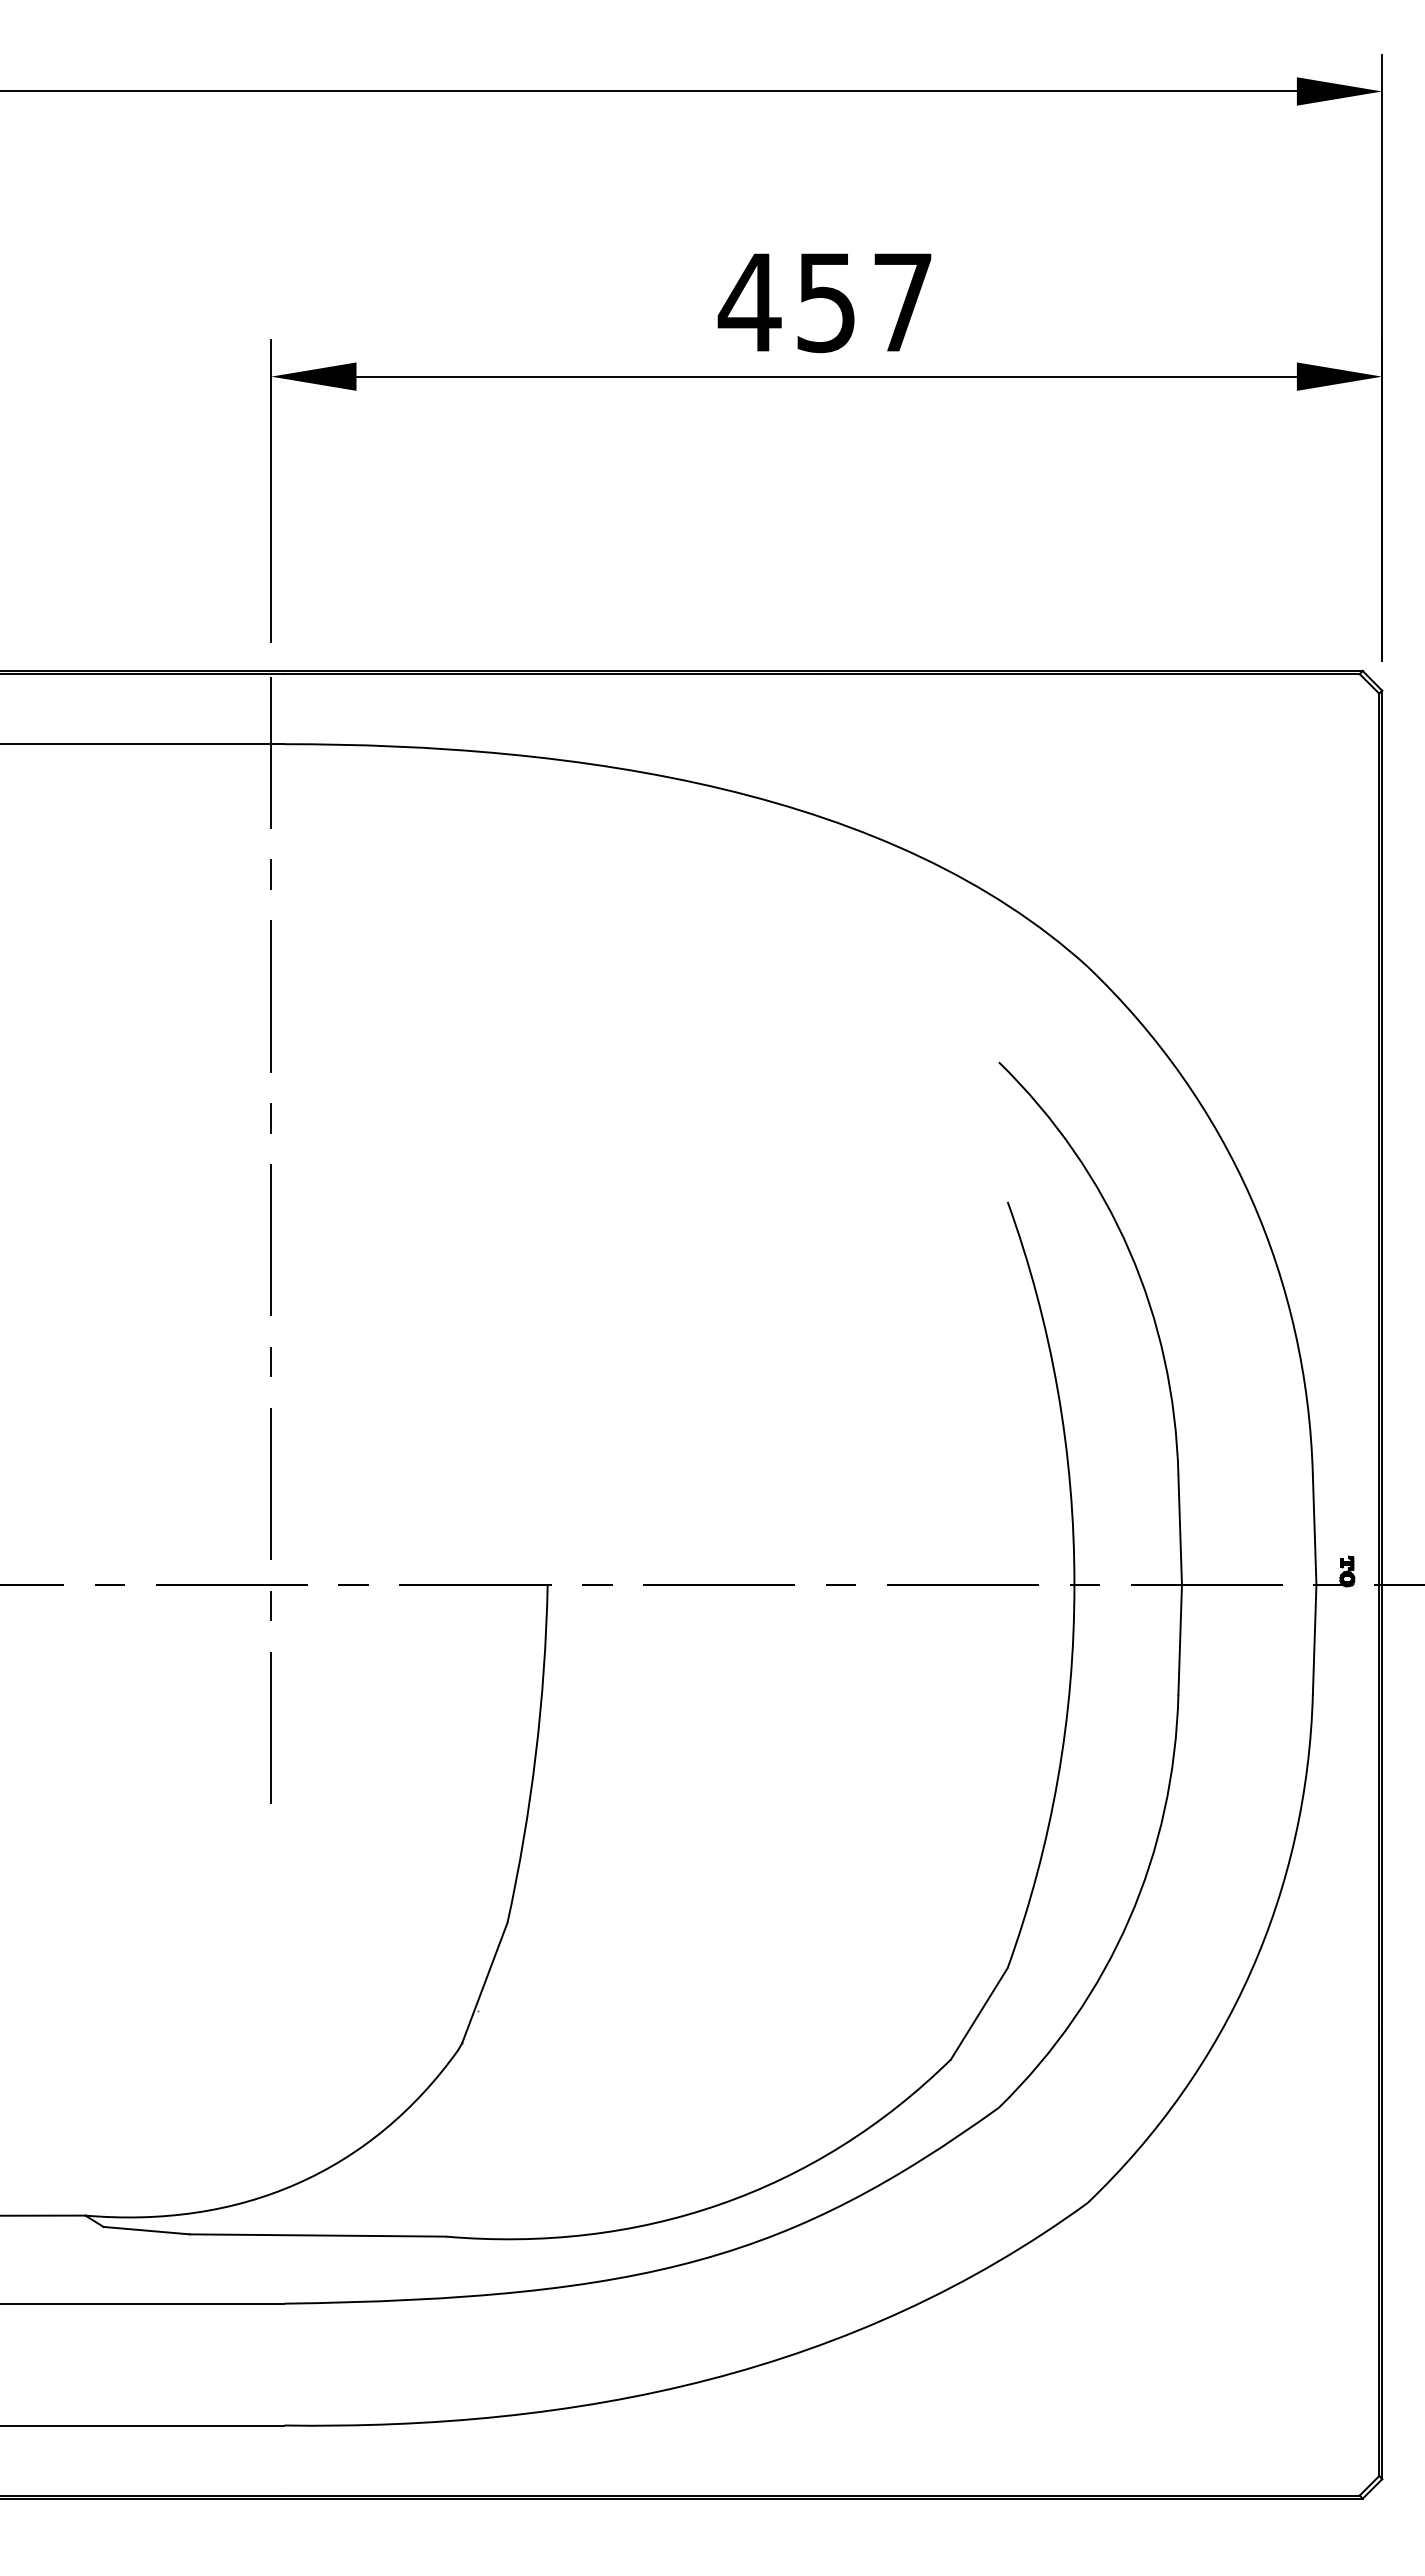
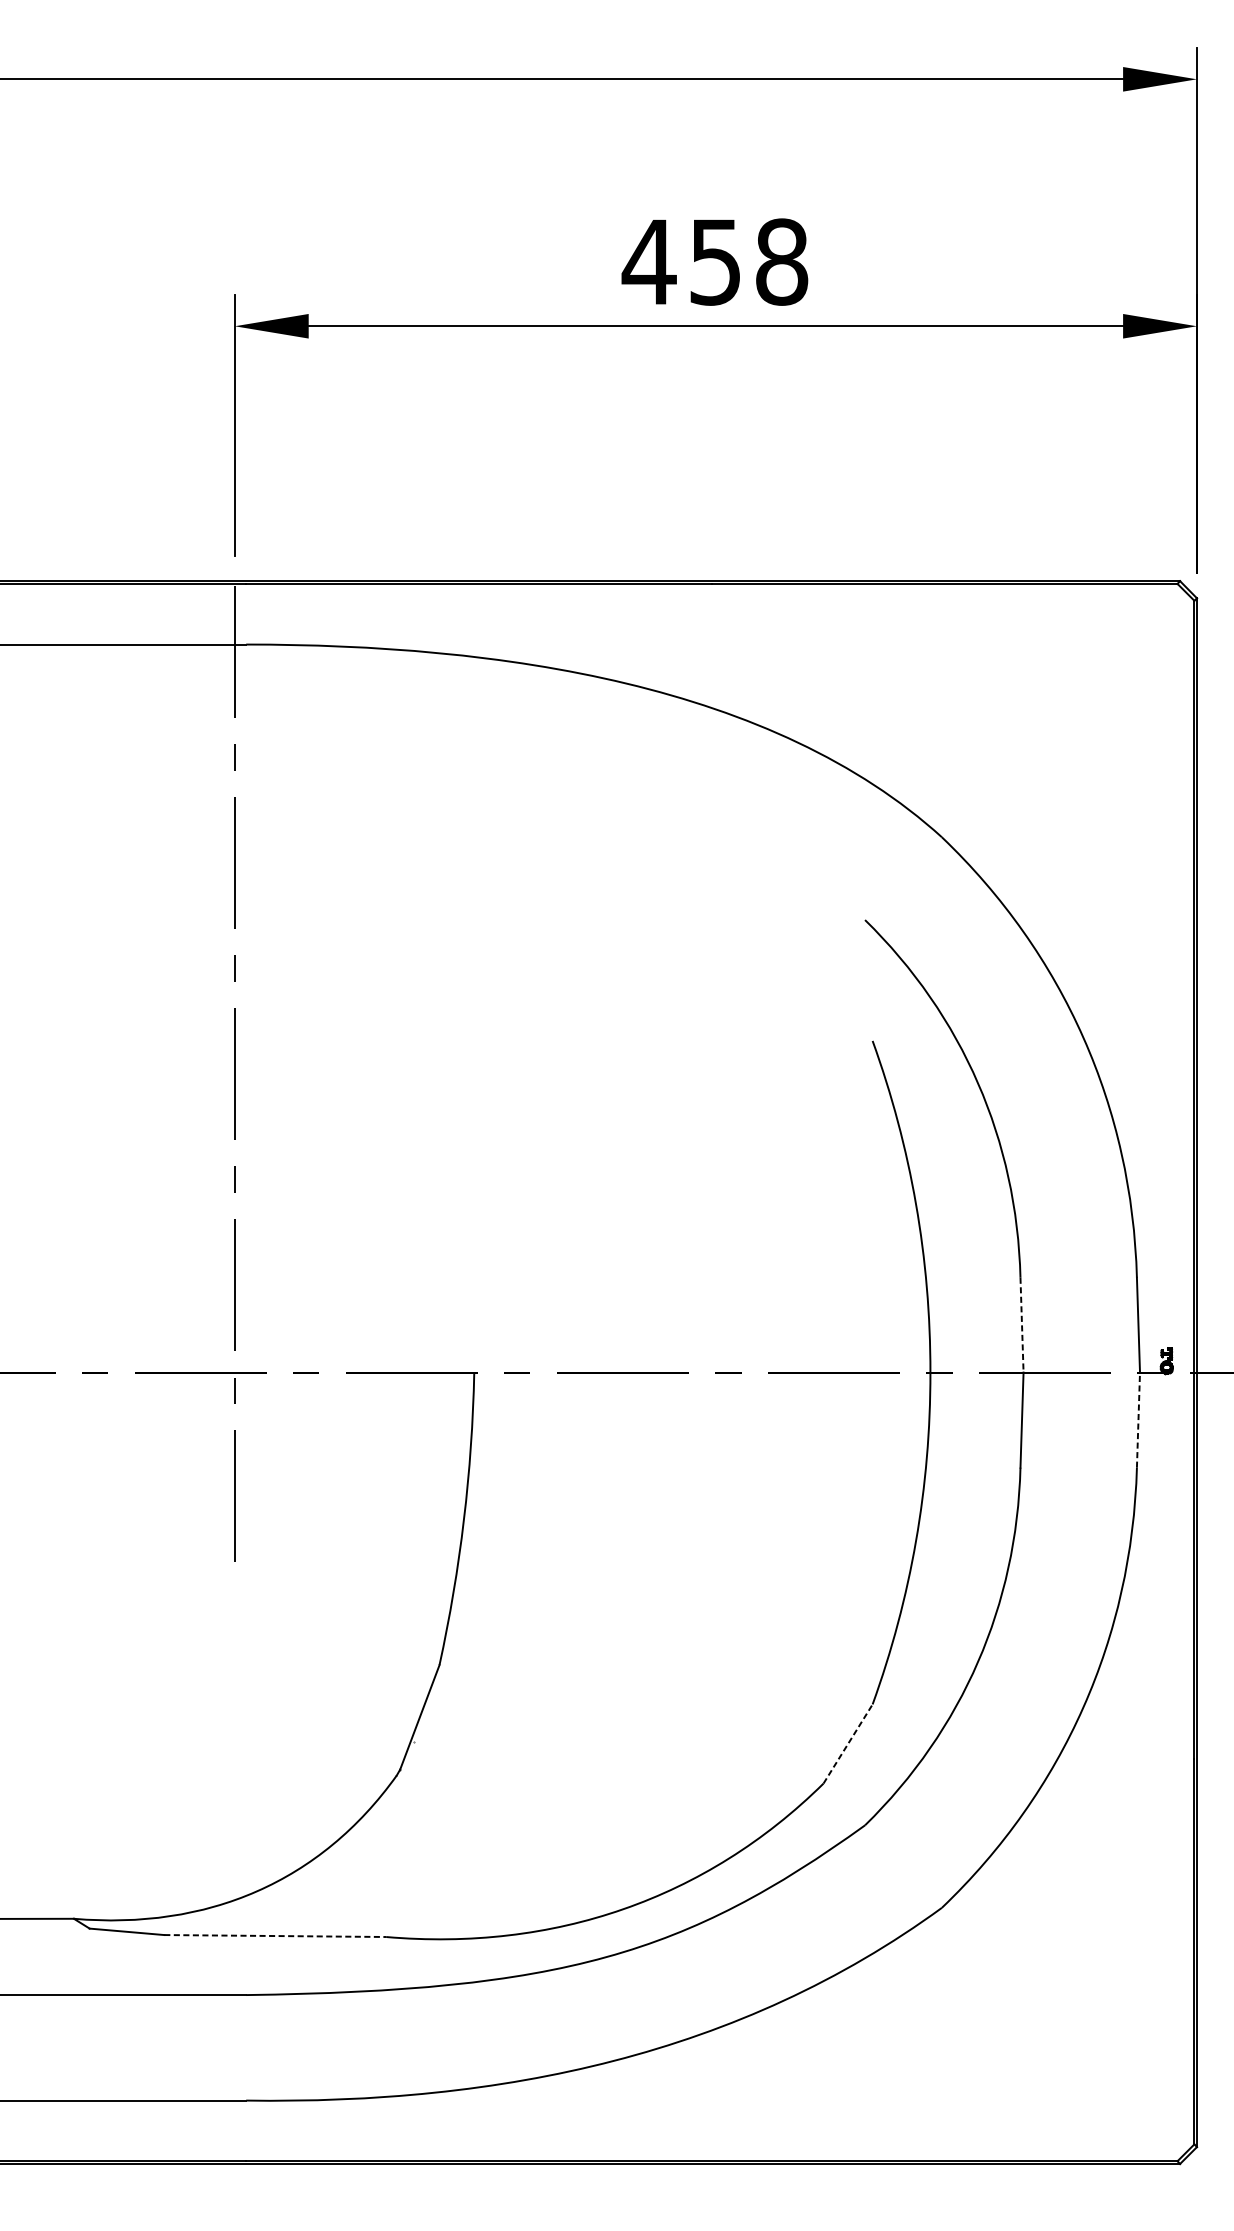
text: (903, 302) -> (782, 262), 457 -> 458
line: (1180, 1530) -> (1022, 1325), solid -> dashed
line: (1314, 1639) -> (1138, 1419), solid -> dashed
line: (979, 2013) -> (848, 1743), solid -> dashed
line: (318, 2235) -> (275, 1936), solid -> dashed

